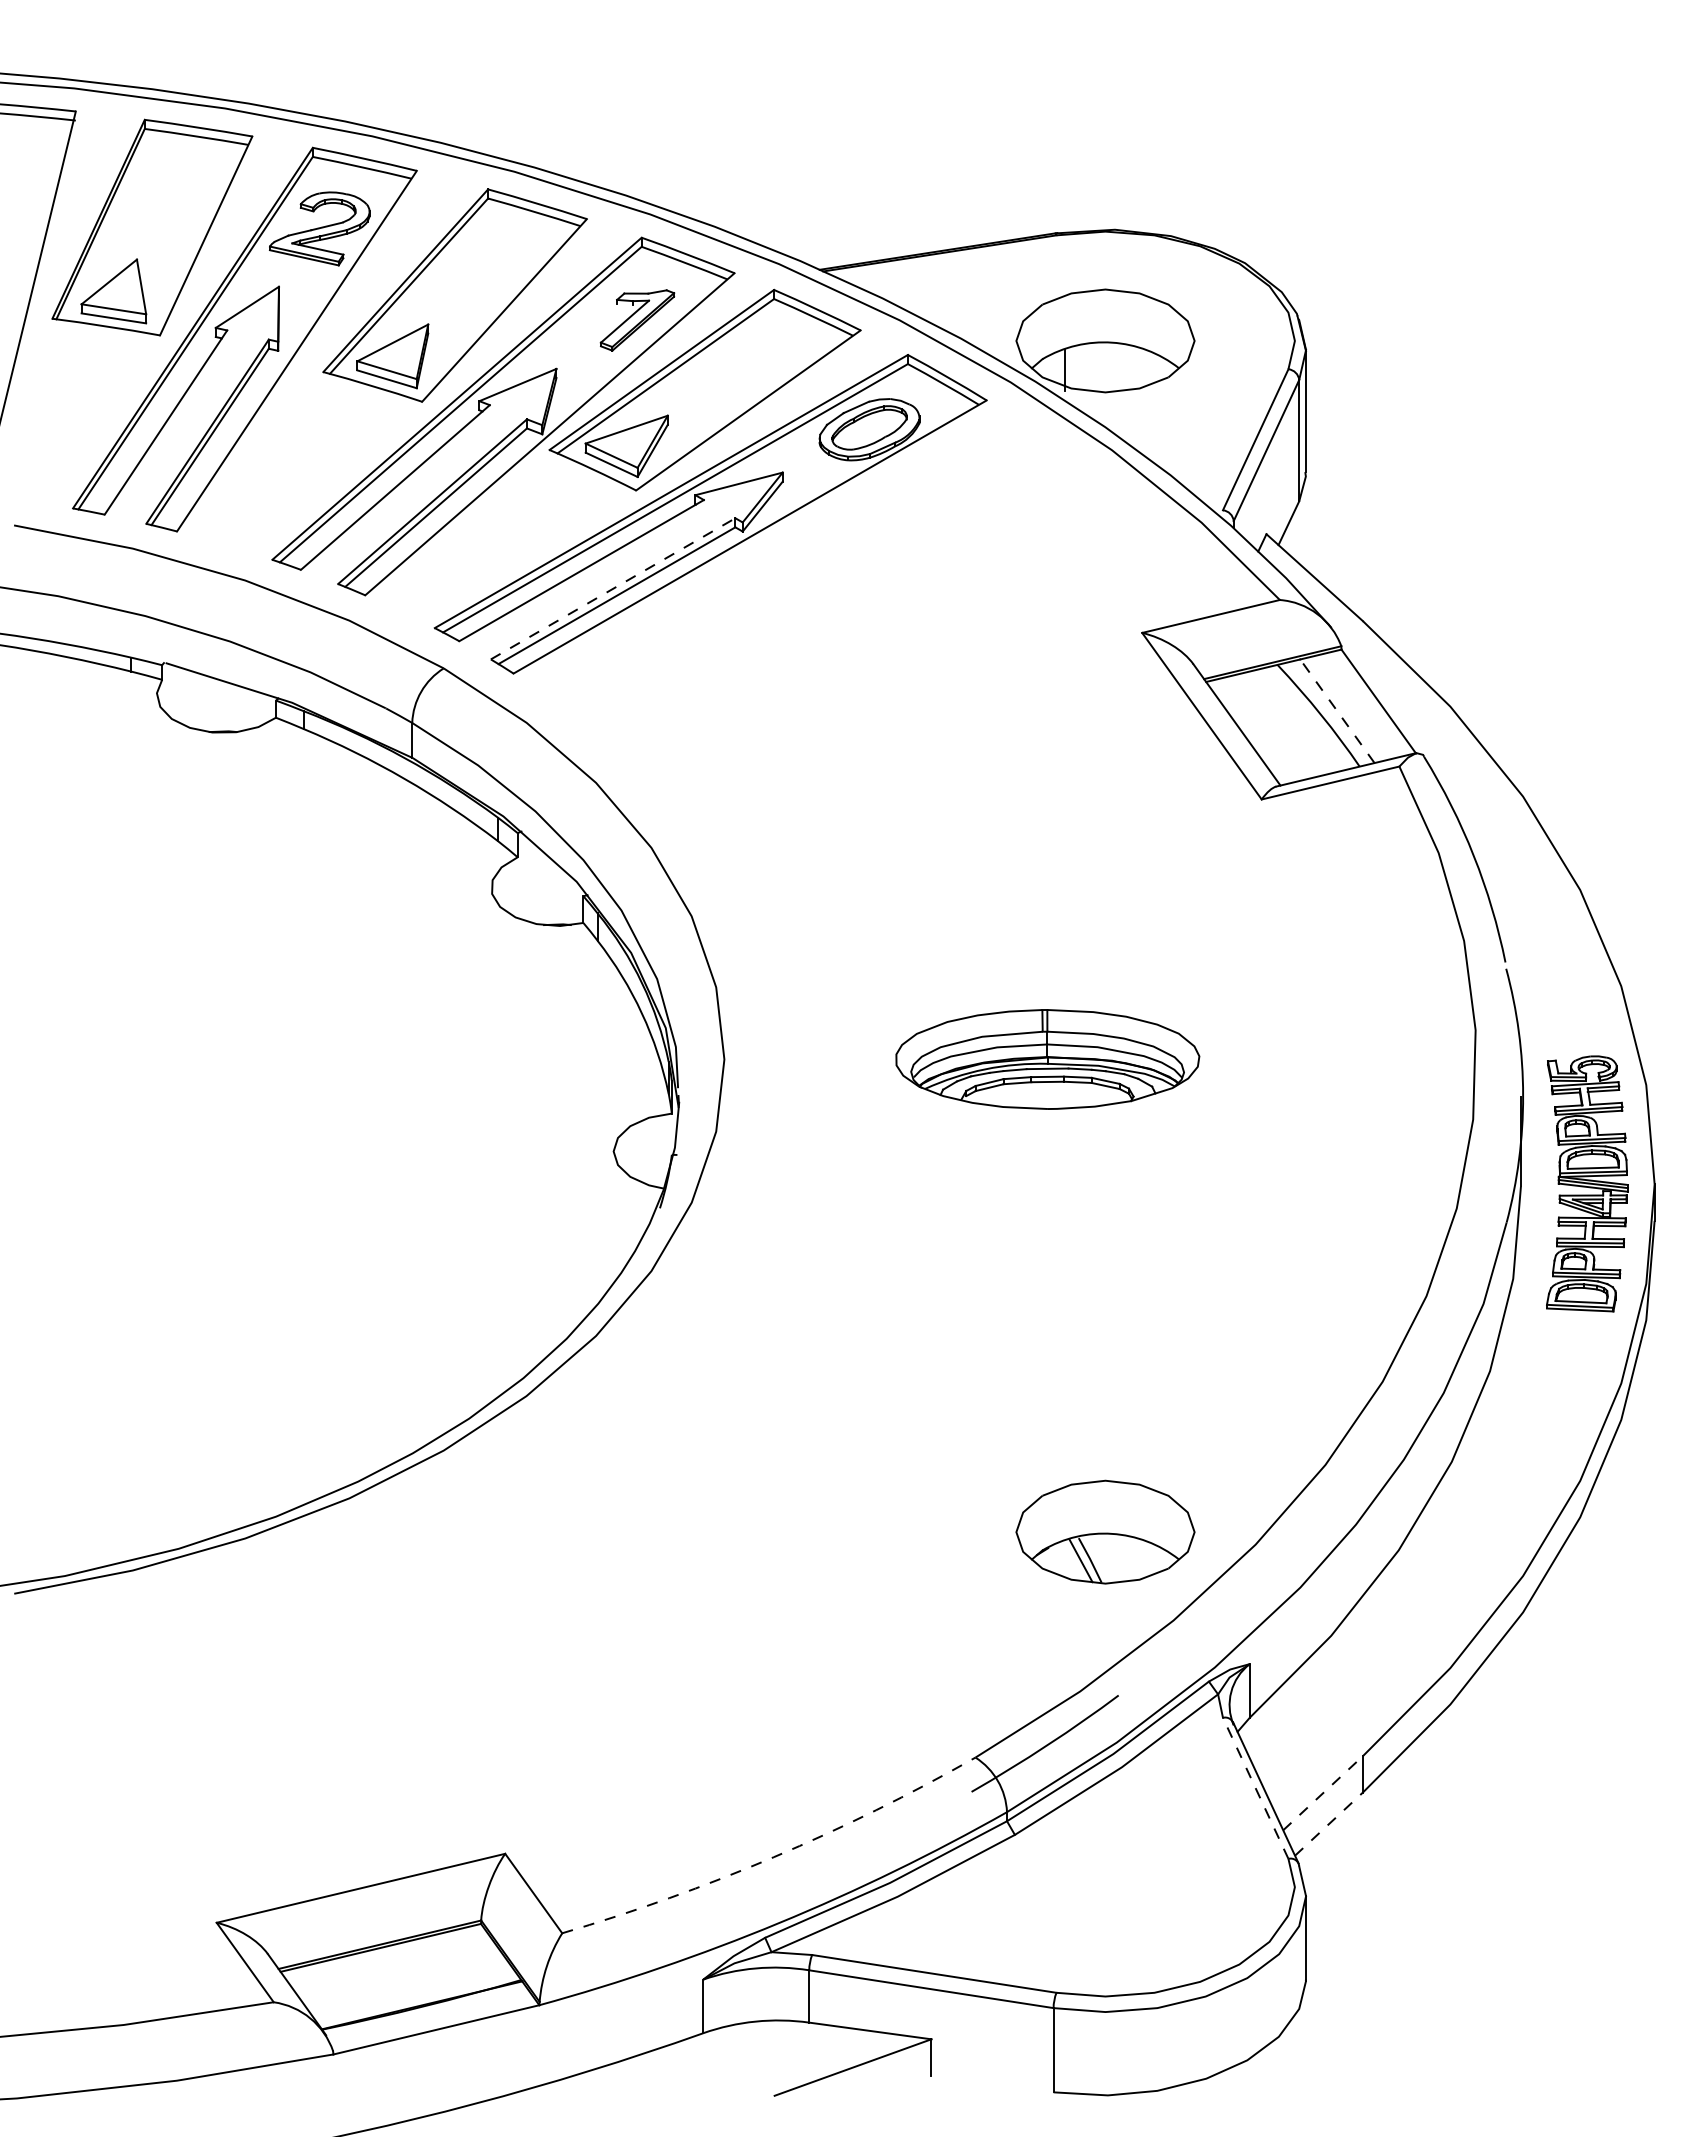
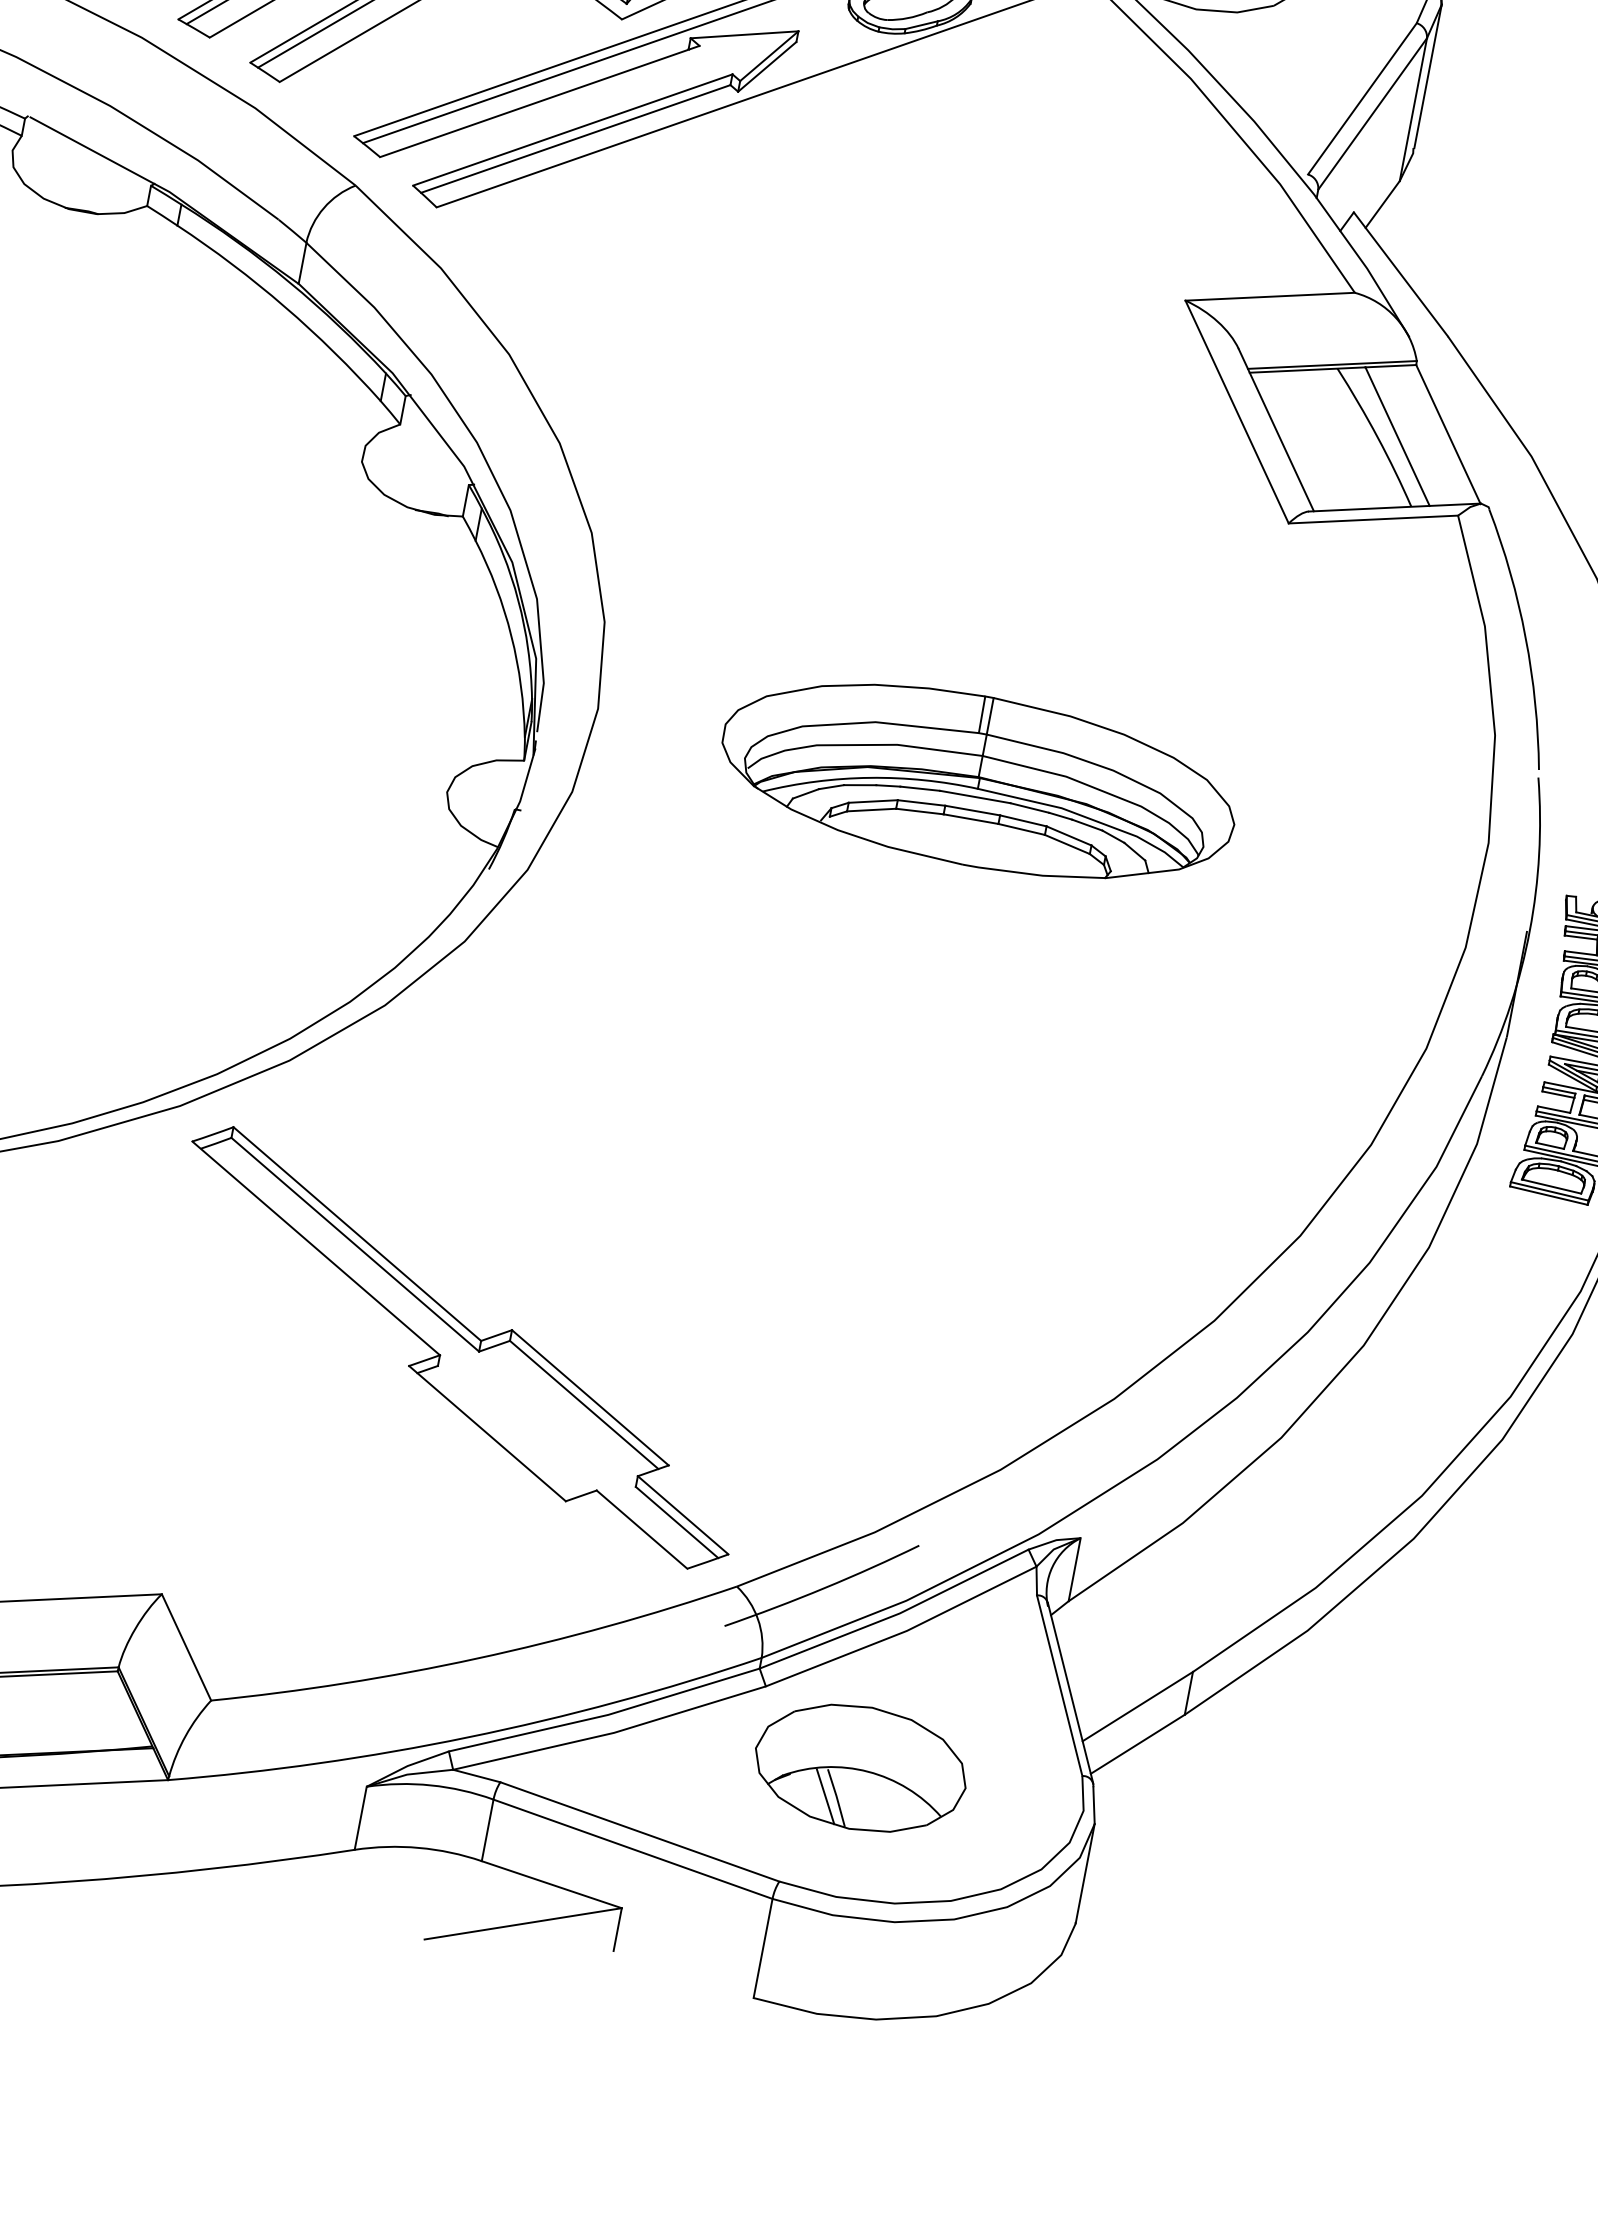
line: (613, 588) -> (573, 129), dashed -> solid
line: (1337, 711) -> (1397, 436), dashed -> solid
part: (1047, 1059) -> (978, 781), size x1.43
part: (1105, 1531) -> (860, 1767), moved
part: (711, 1604) -> (460, 1347), added
line: (1255, 1788) -> (1059, 1685), dashed -> solid
line: (1323, 1792) -> (1138, 1705), dashed -> solid
line: (1329, 1823) -> (1138, 1743), dashed -> solid
arc: (773, 1857) -> (476, 1658), dashed -> solid

